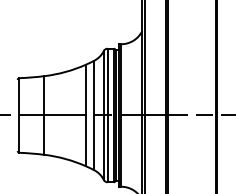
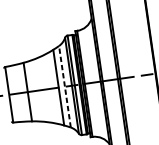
line: (94, 115) -> (65, 86), solid -> dashed

